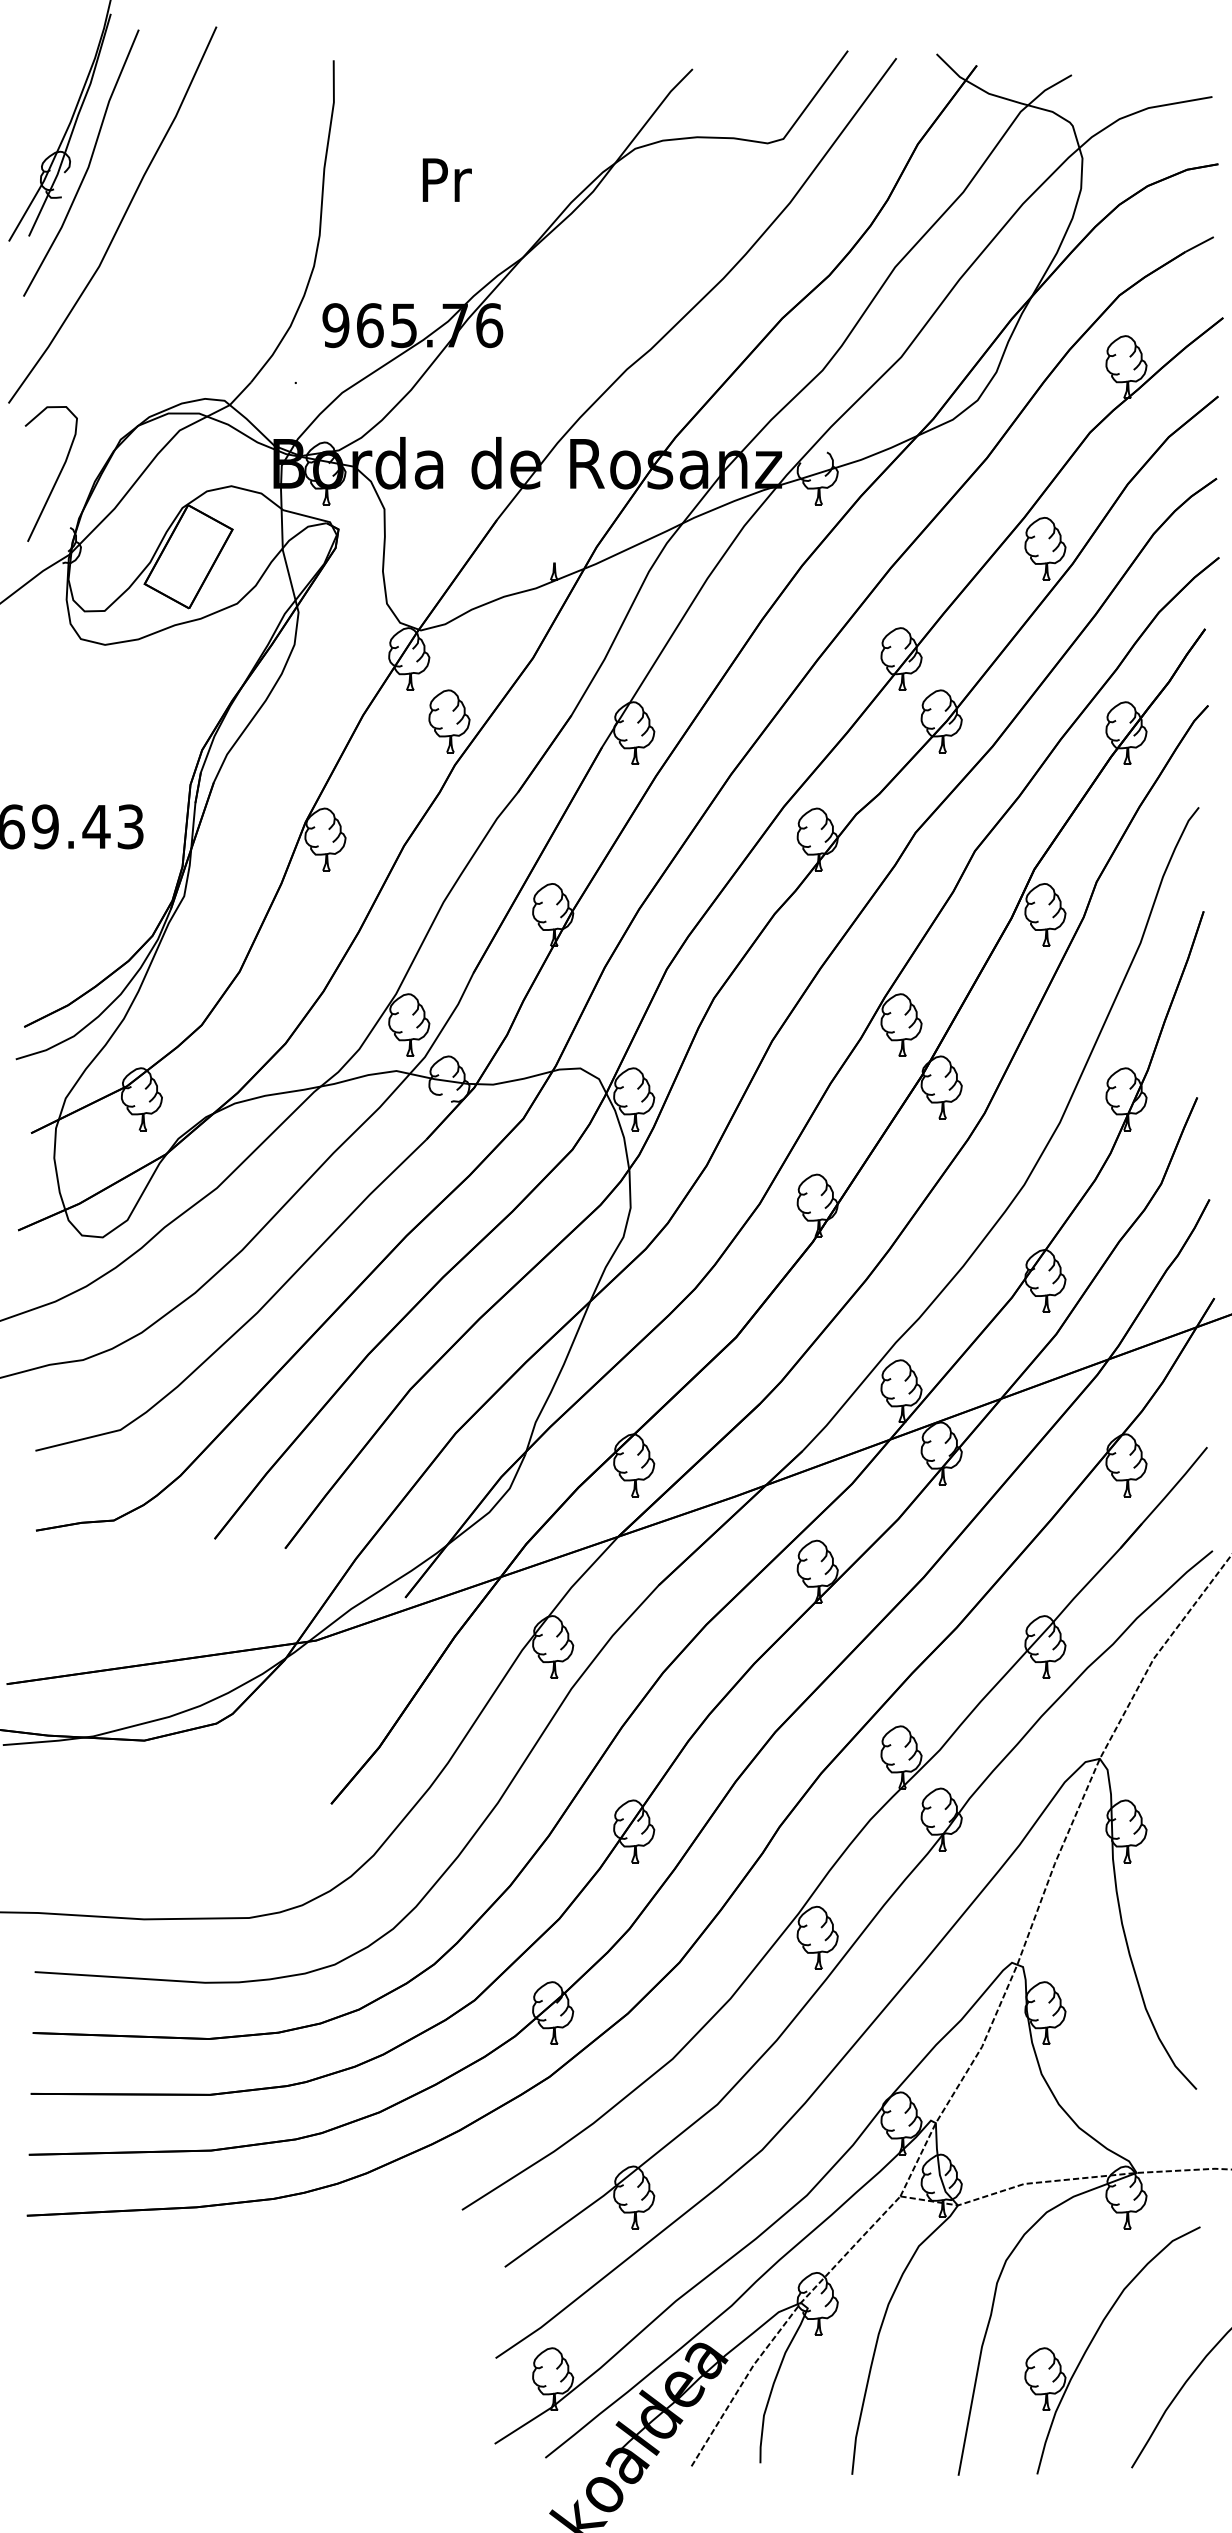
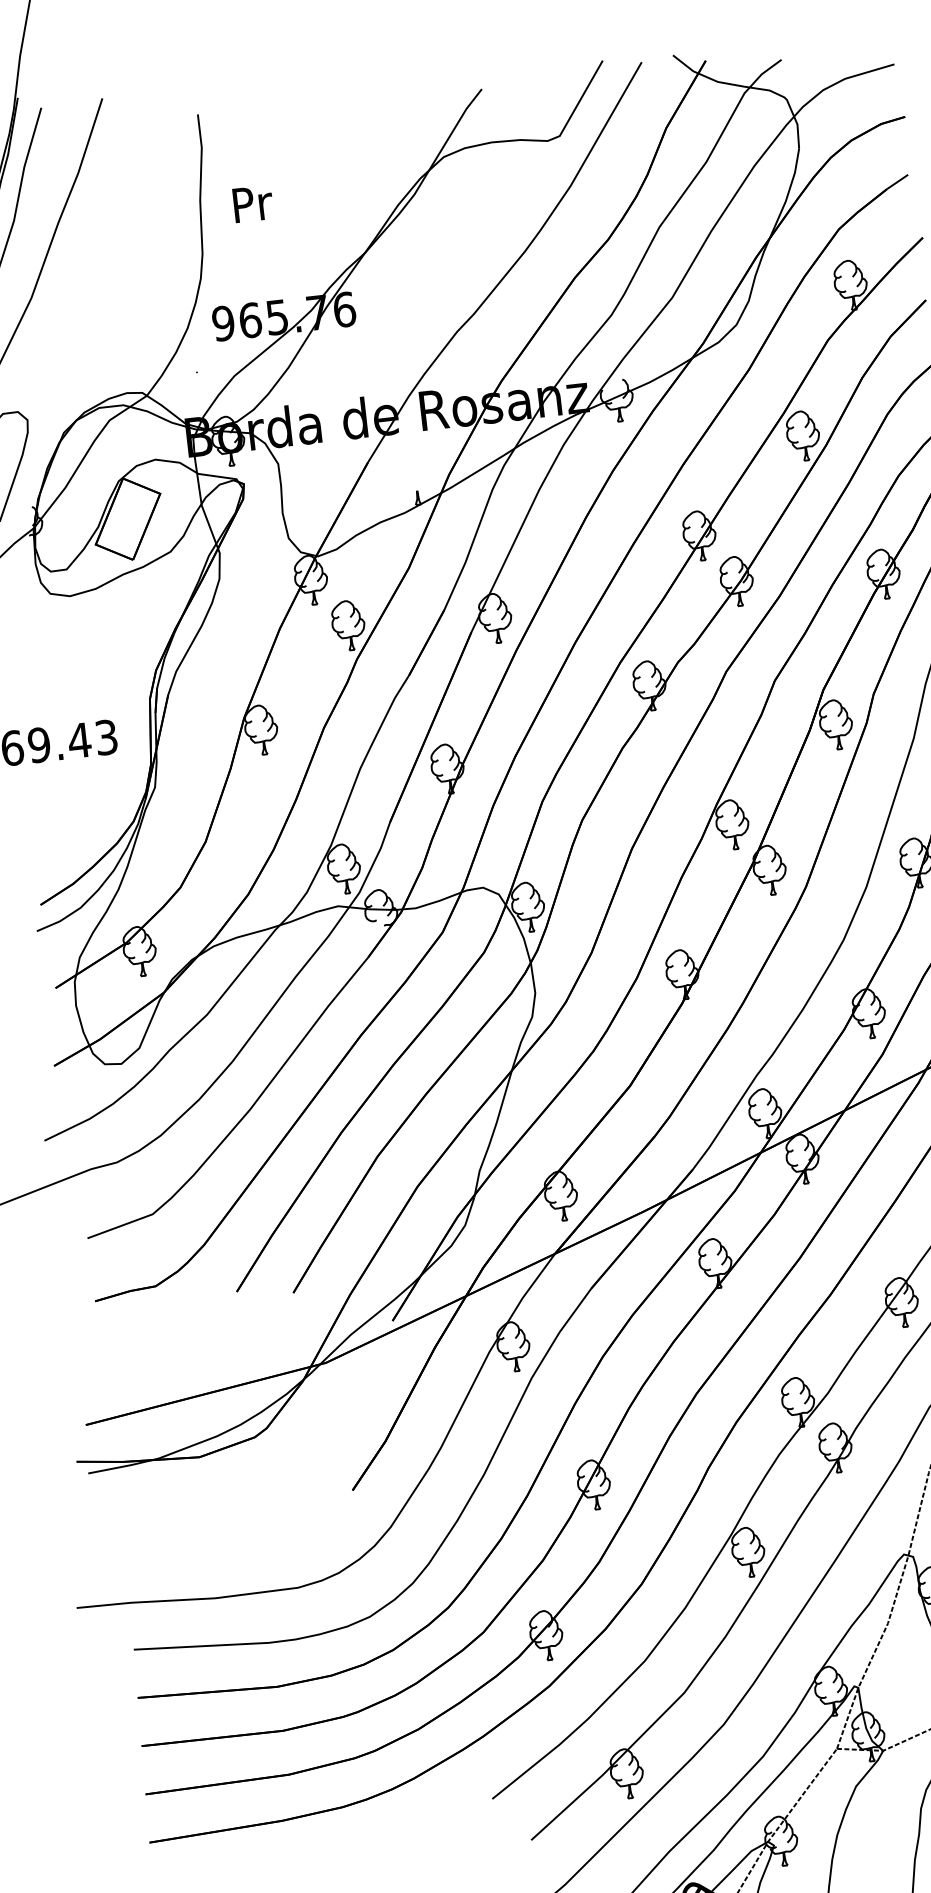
text: (446, 179) -> (252, 203), moved

